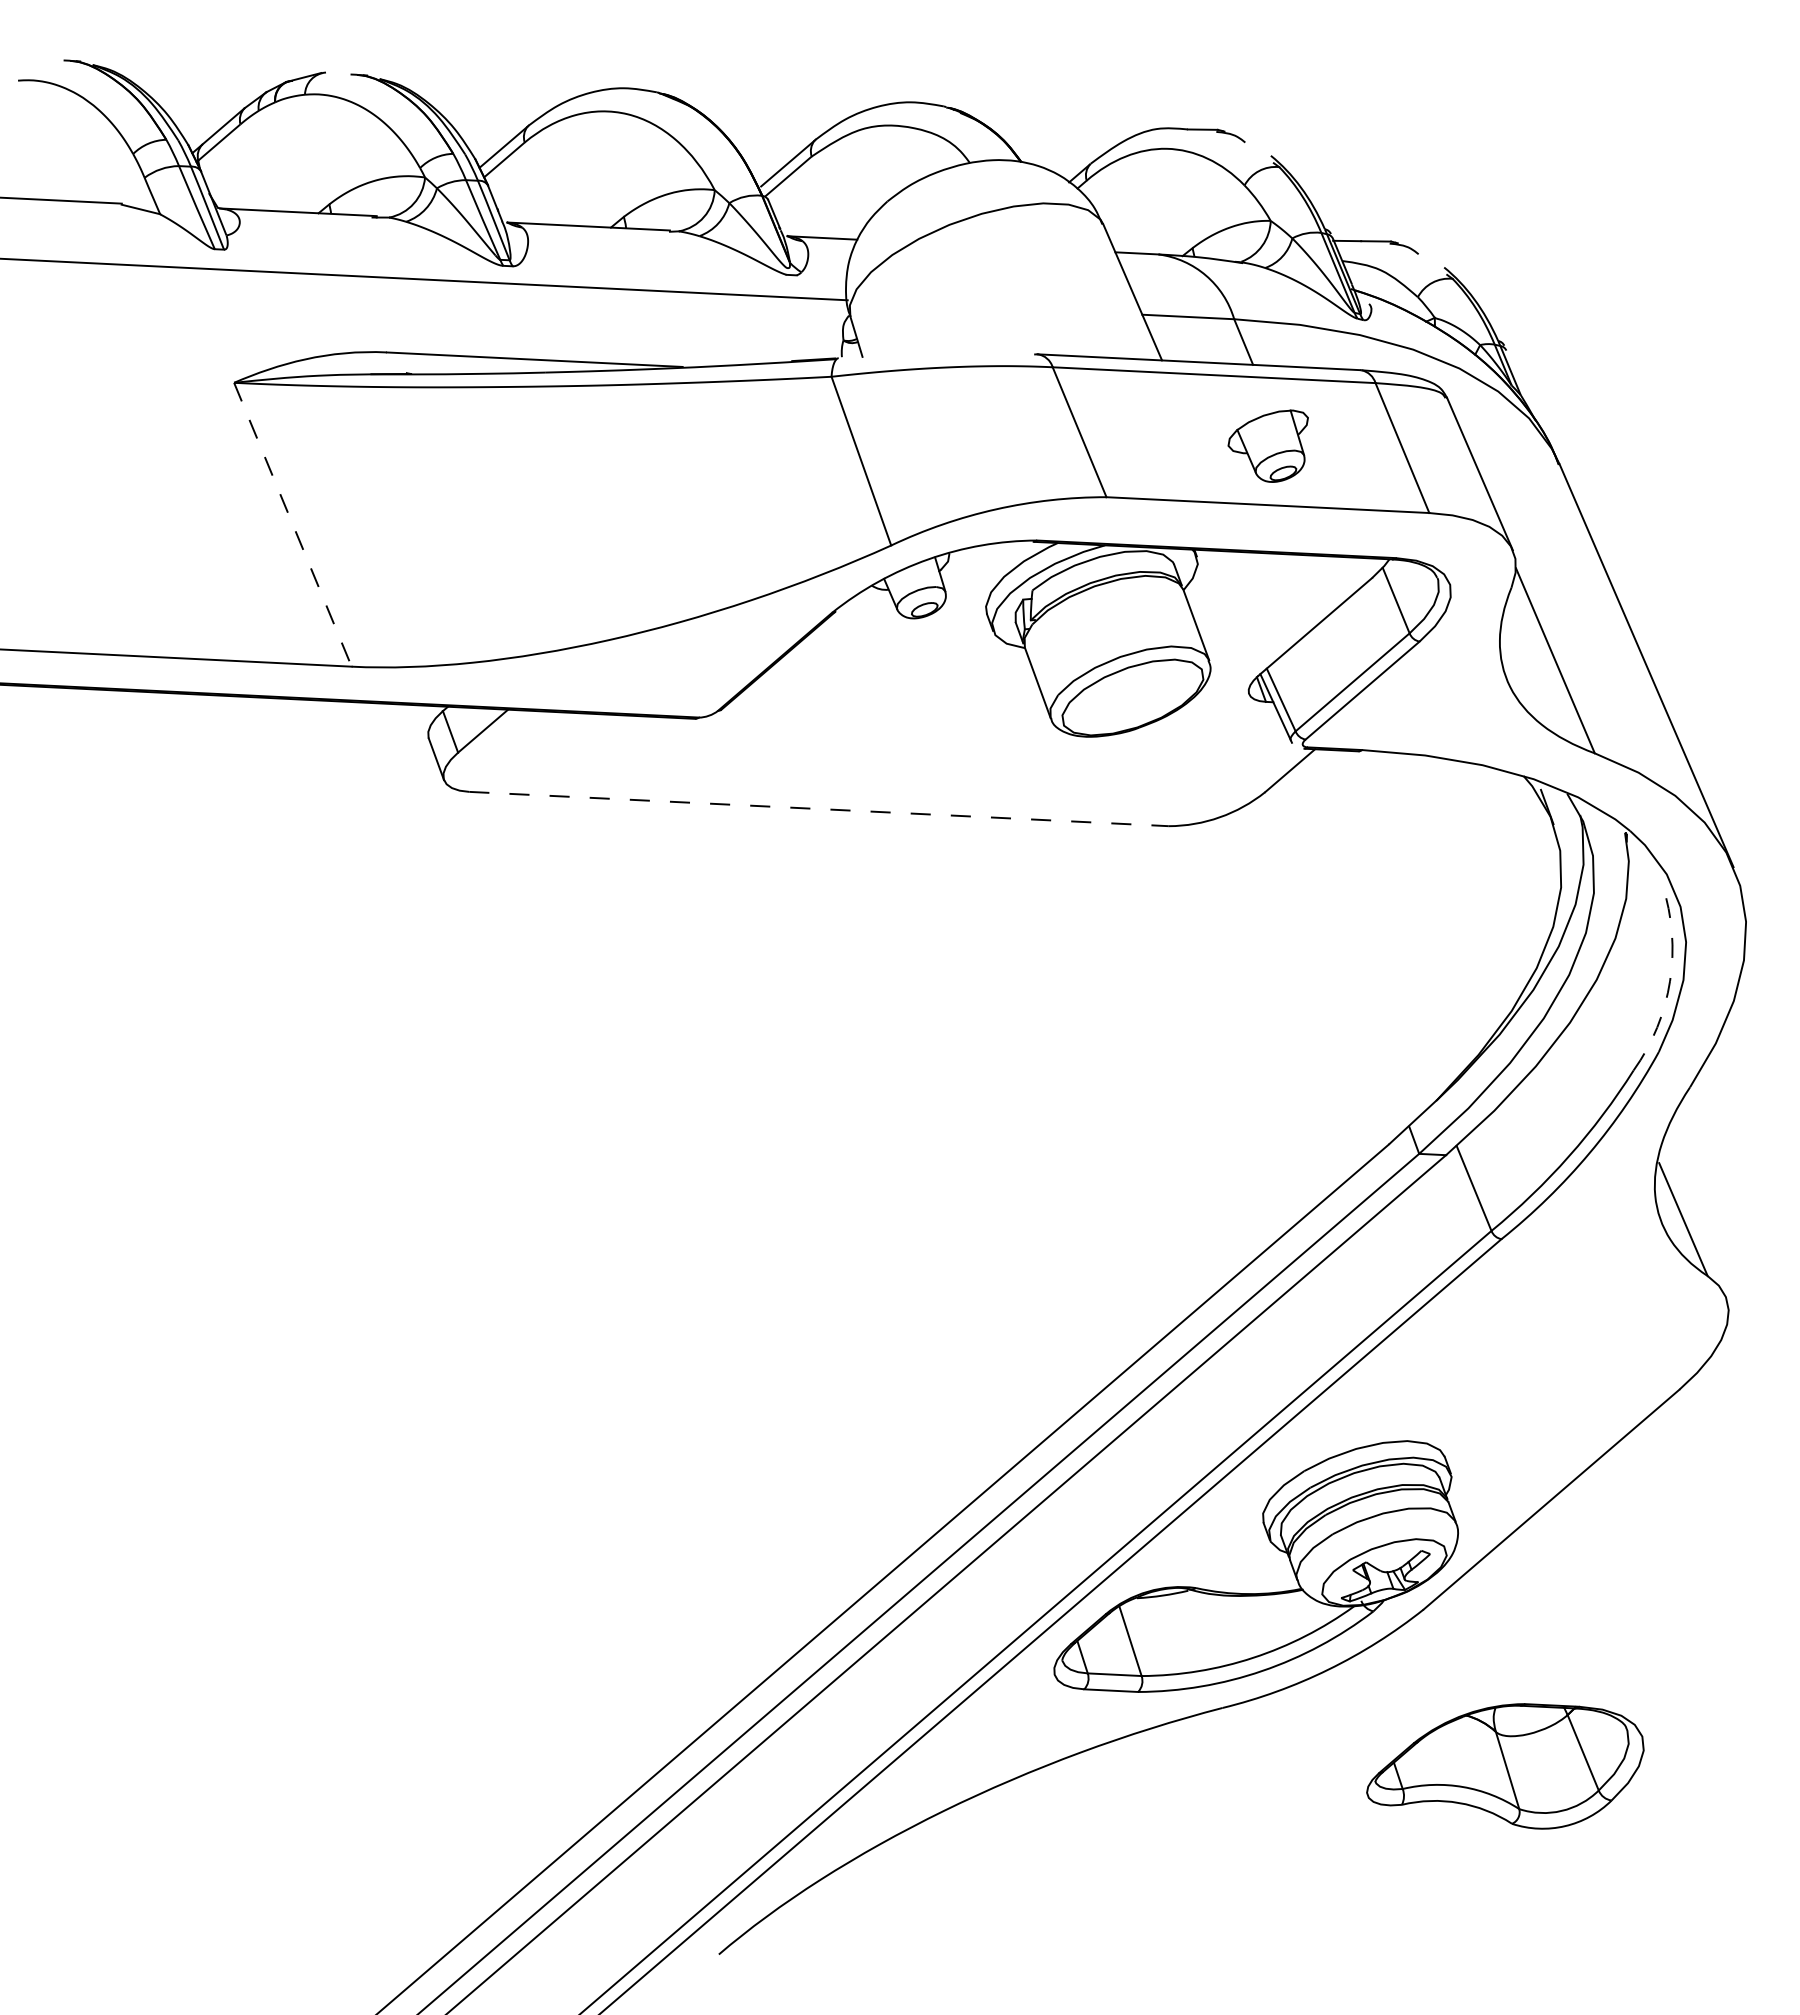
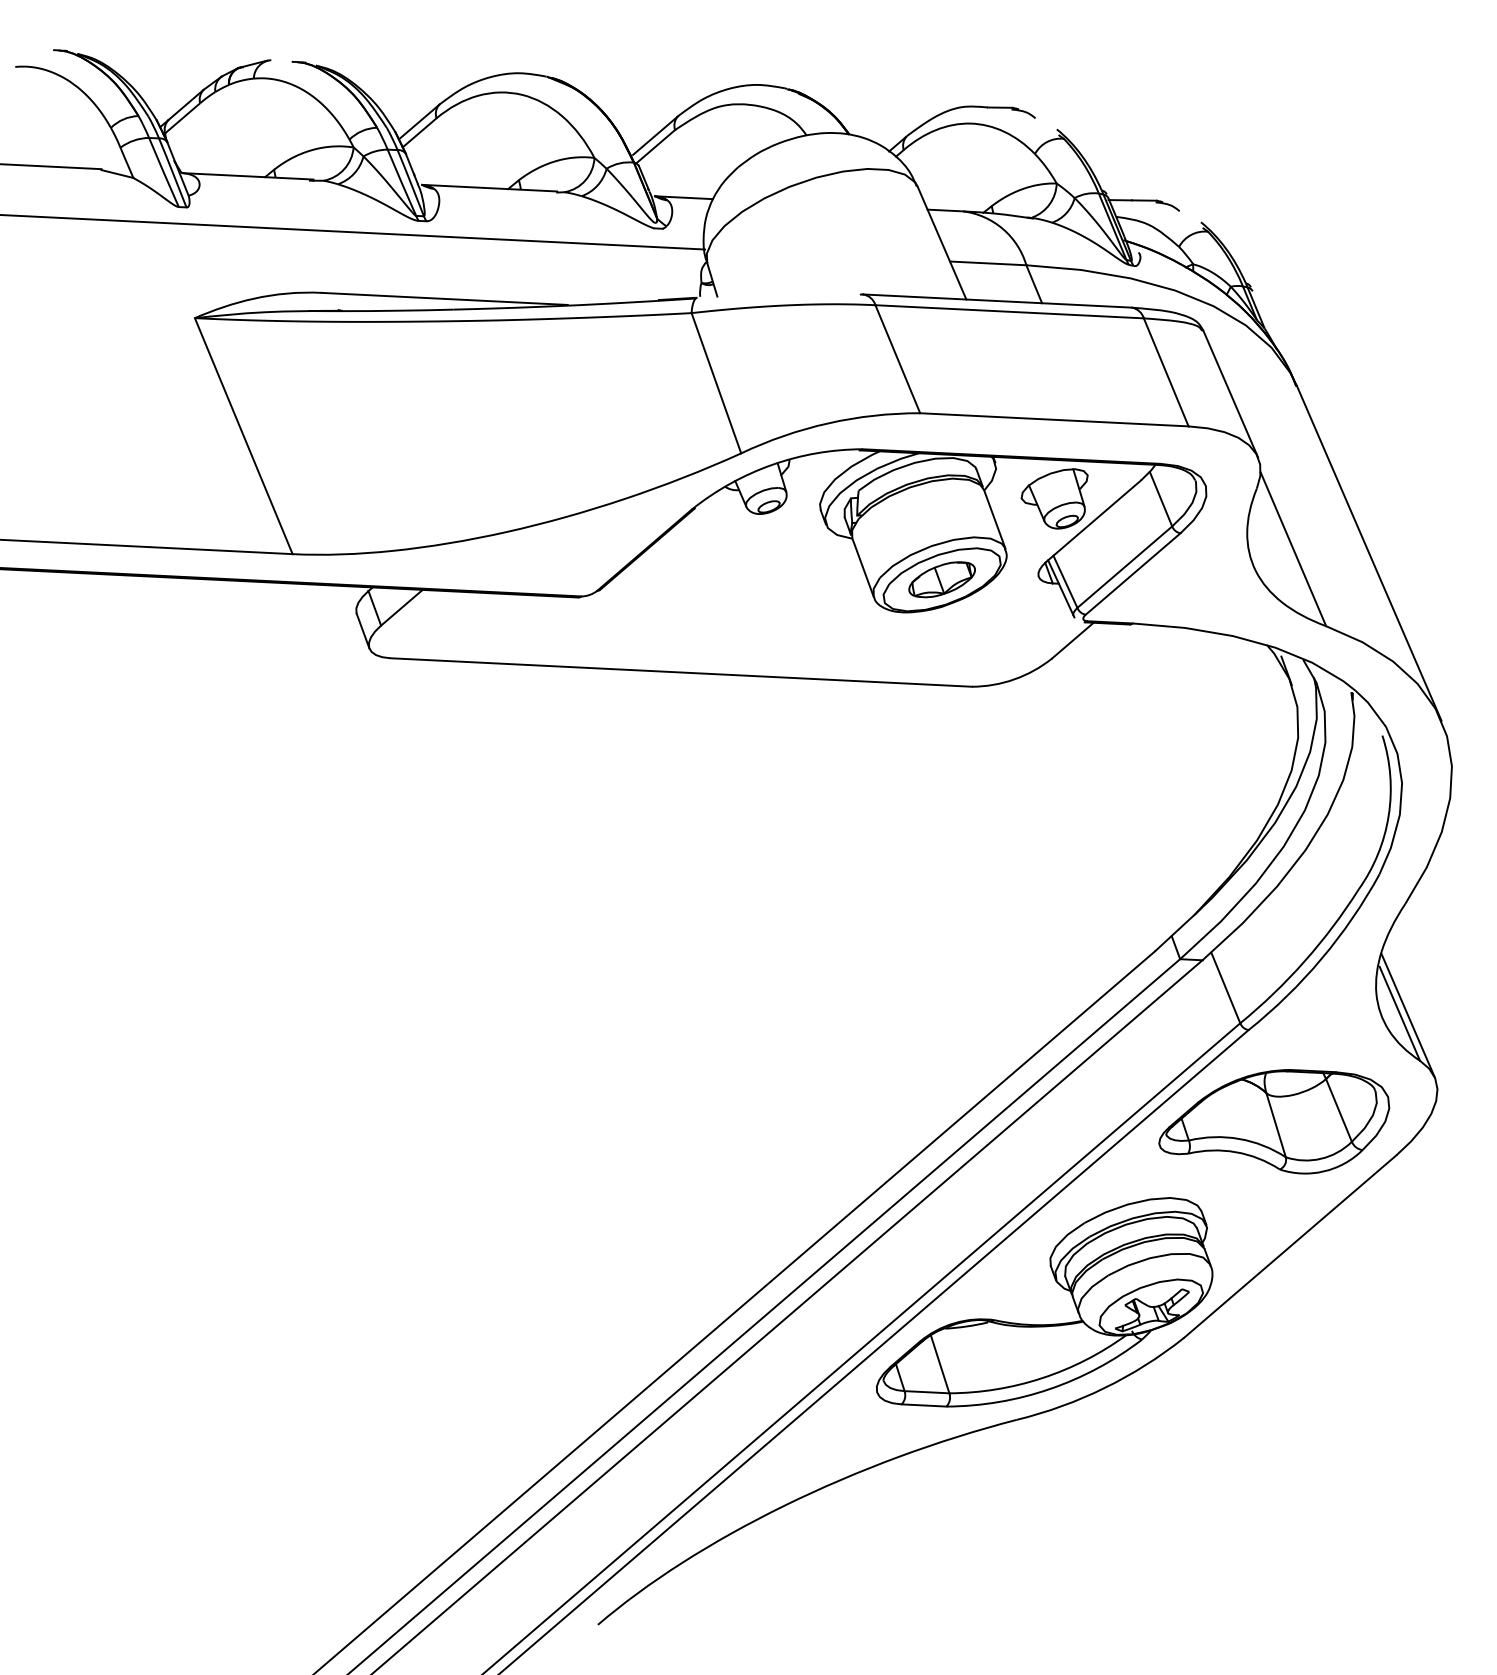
part: (1267, 445) -> (1054, 498), moved
line: (292, 524) -> (243, 435), dashed -> solid
part: (1132, 697) -> (941, 579), added
line: (819, 809) -> (681, 672), dashed -> solid
arc: (1670, 981) -> (1389, 815), dashed -> solid
line: (1693, 1221) -> (1408, 1015), added
part: (1505, 1766) -> (1274, 1121), moved

